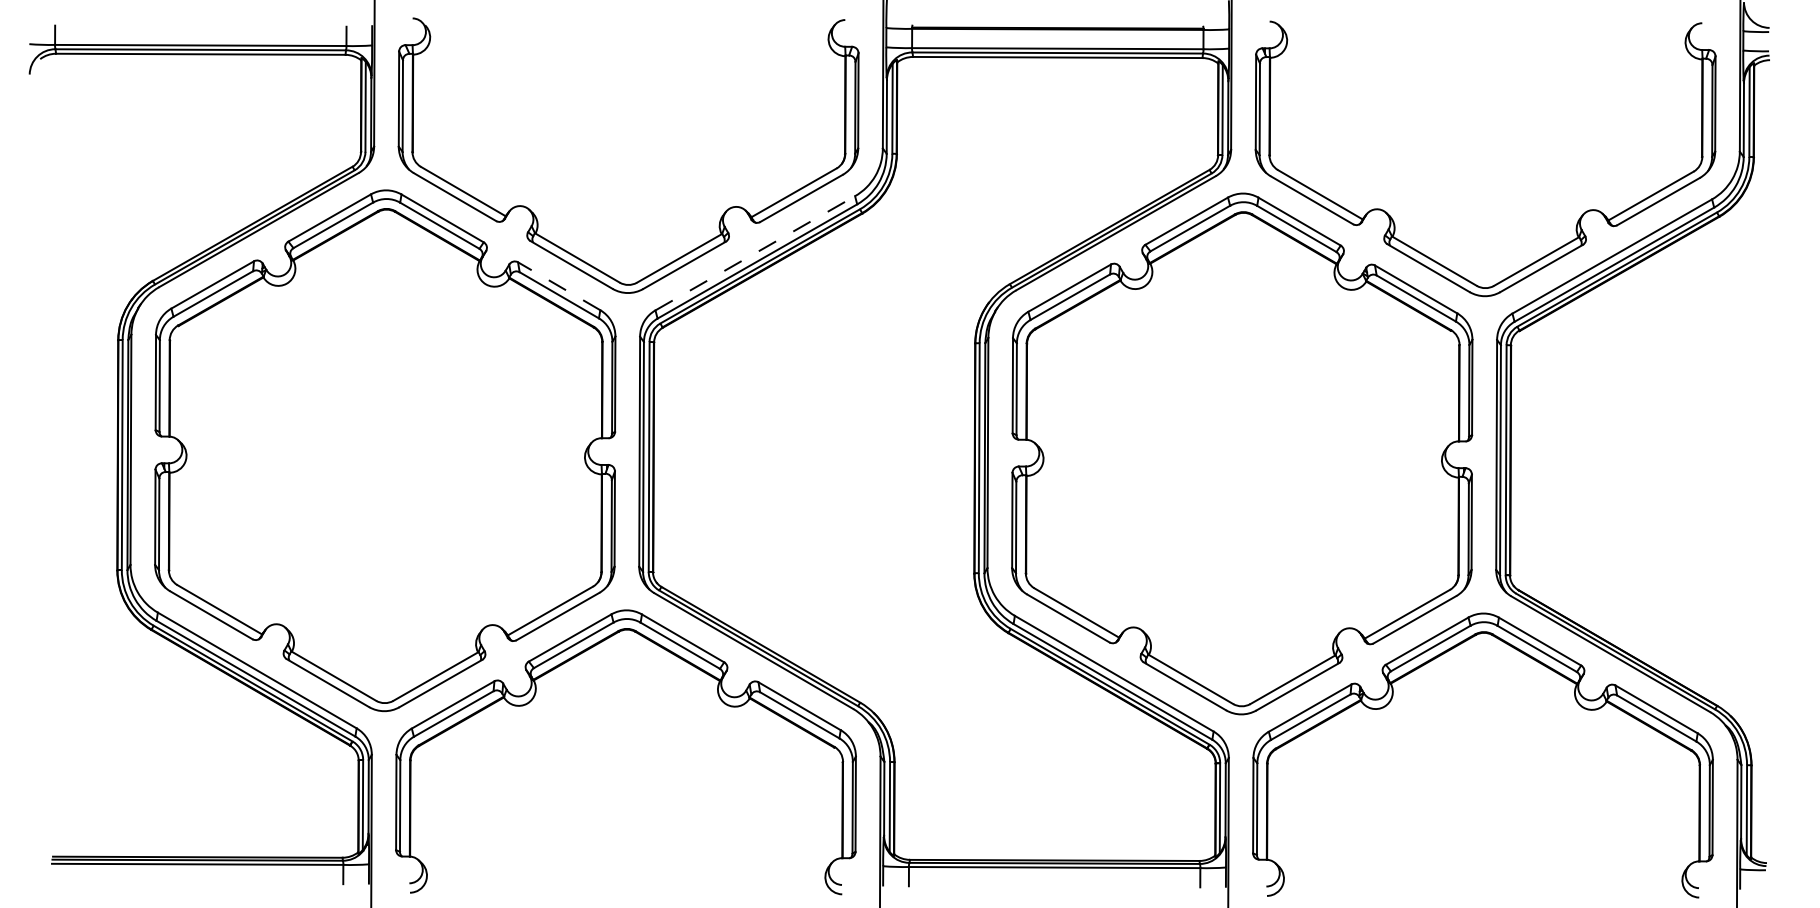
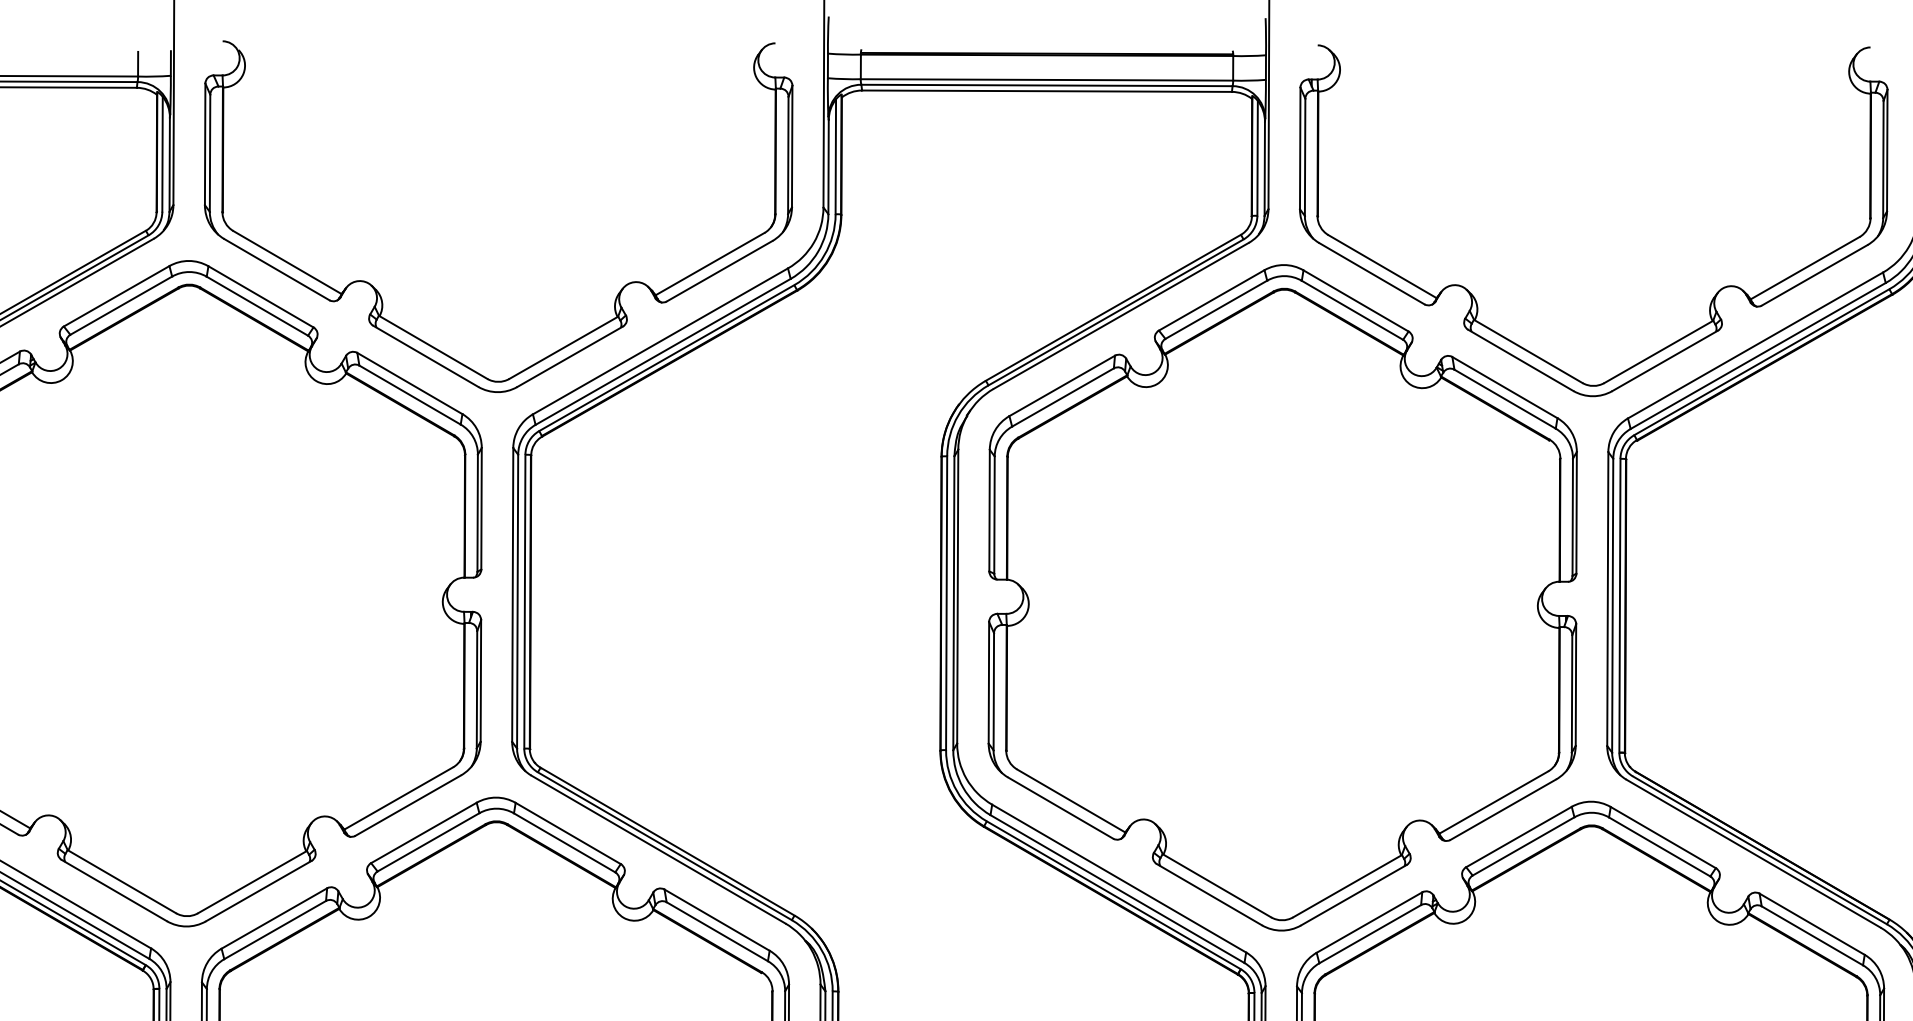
line: (755, 253) -> (660, 341), dashed -> solid
line: (559, 286) -> (410, 383), dashed -> solid

